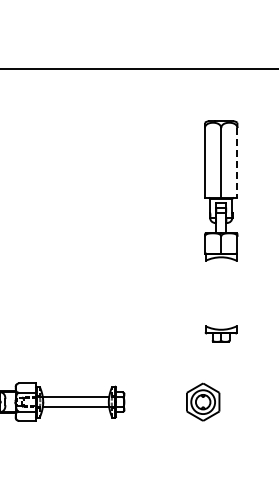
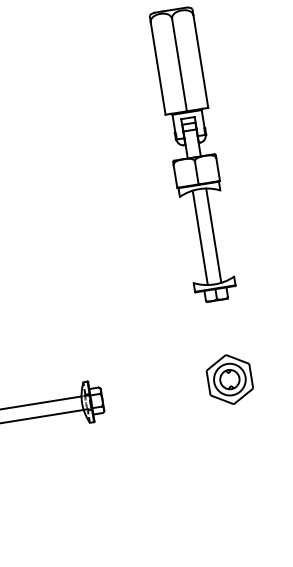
line: (237, 163) -> (201, 62), dashed -> solid
line: (216, 293) -> (200, 237), added
line: (226, 293) -> (213, 235), added
part: (203, 401) -> (230, 378), moved

